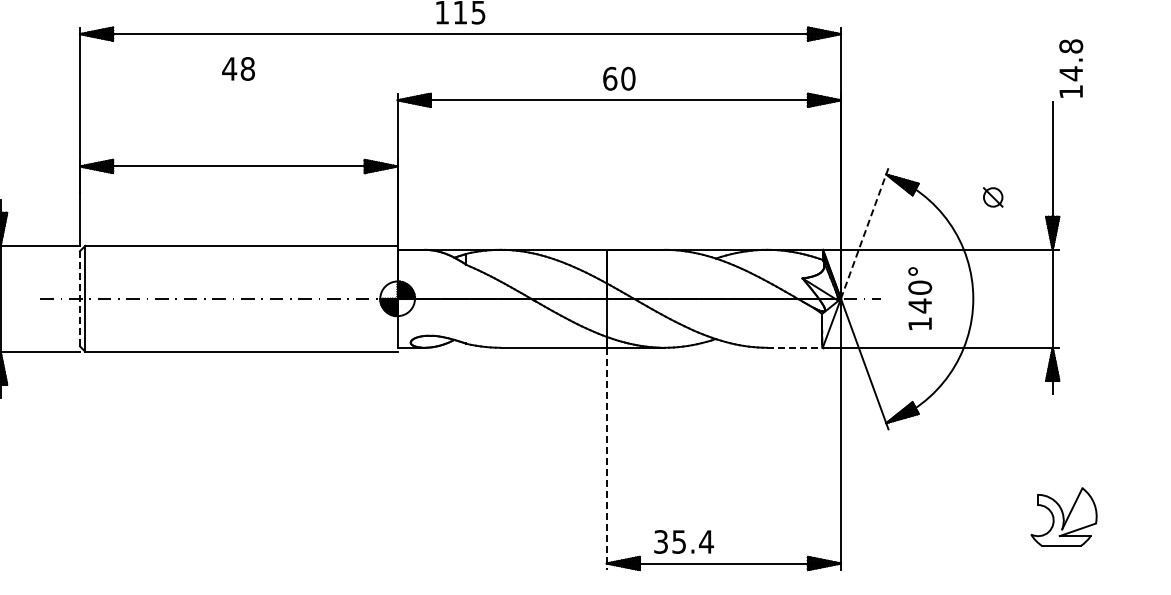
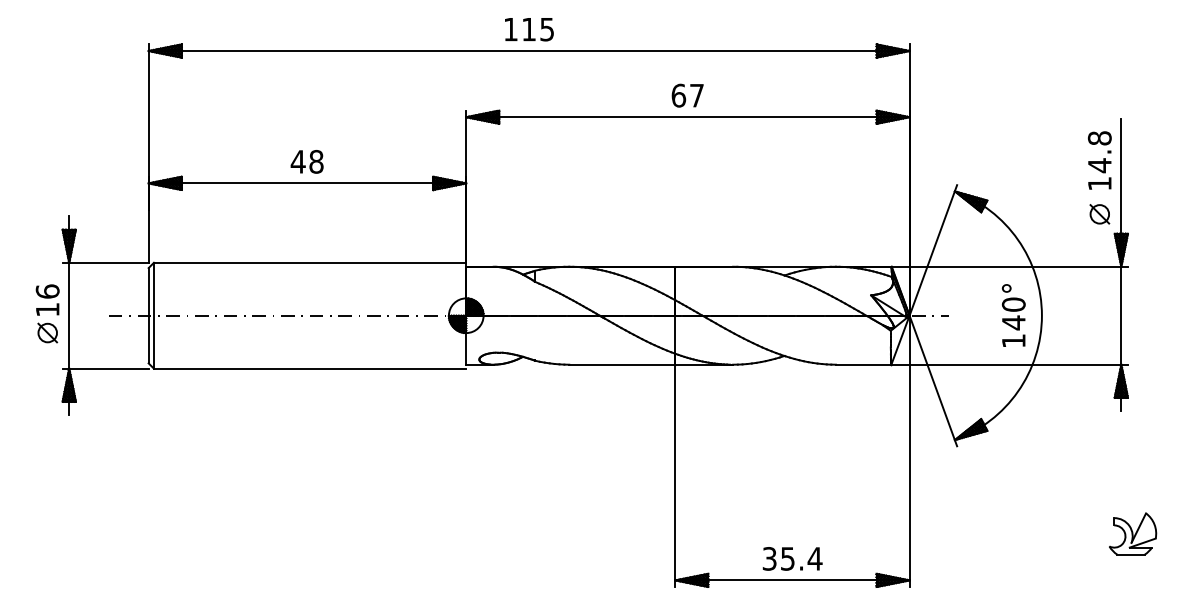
text: (237, 68) -> (306, 161), moved
text: (1070, 68) -> (1099, 160), moved
text: (627, 78) -> (696, 95), 60 -> 67
part: (992, 197) -> (1099, 214), moved
line: (864, 232) -> (933, 249), dashed -> solid
line: (79, 298) -> (148, 315), dashed -> solid
text: (919, 298) -> (1013, 315), moved
line: (794, 347) -> (863, 364), dashed -> solid
line: (606, 459) -> (675, 476), dashed -> solid
part: (1064, 516) -> (1133, 533), size x0.71
text: (683, 541) -> (792, 558), moved

